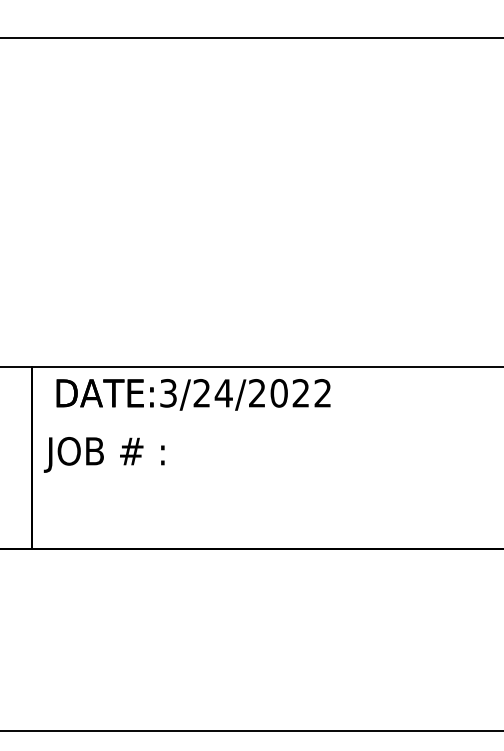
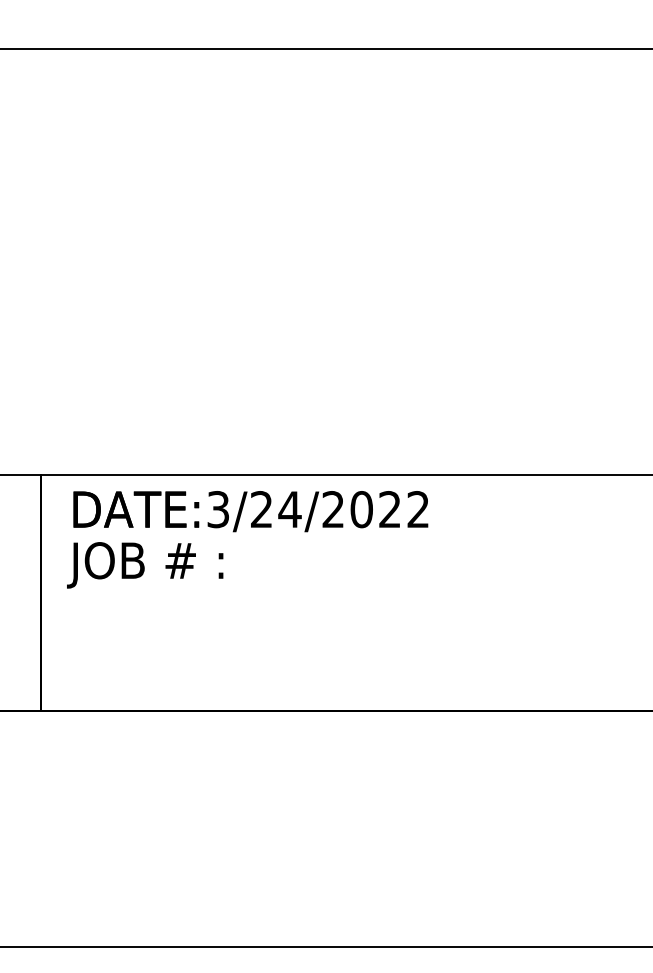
text: (104, 455) -> (145, 565), moved

